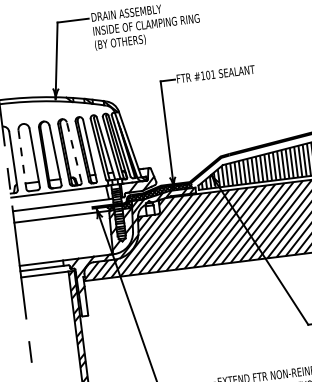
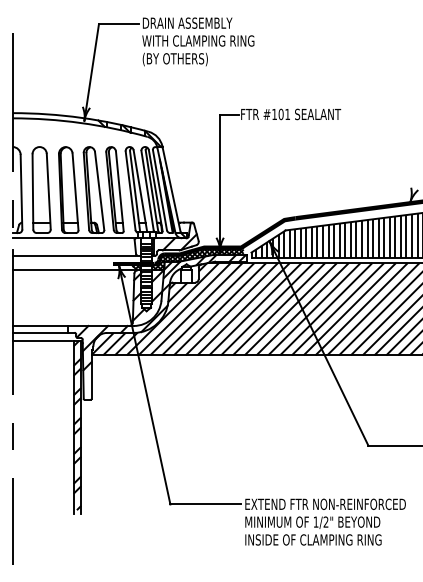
text: (145, 24) -> (210, 40), INSIDE OF CLAMPING RING -> WITH CLAMPING RING
line: (74, 152) -> (99, 190), dashed -> solid
line: (22, 159) -> (32, 191), dashed -> solid

